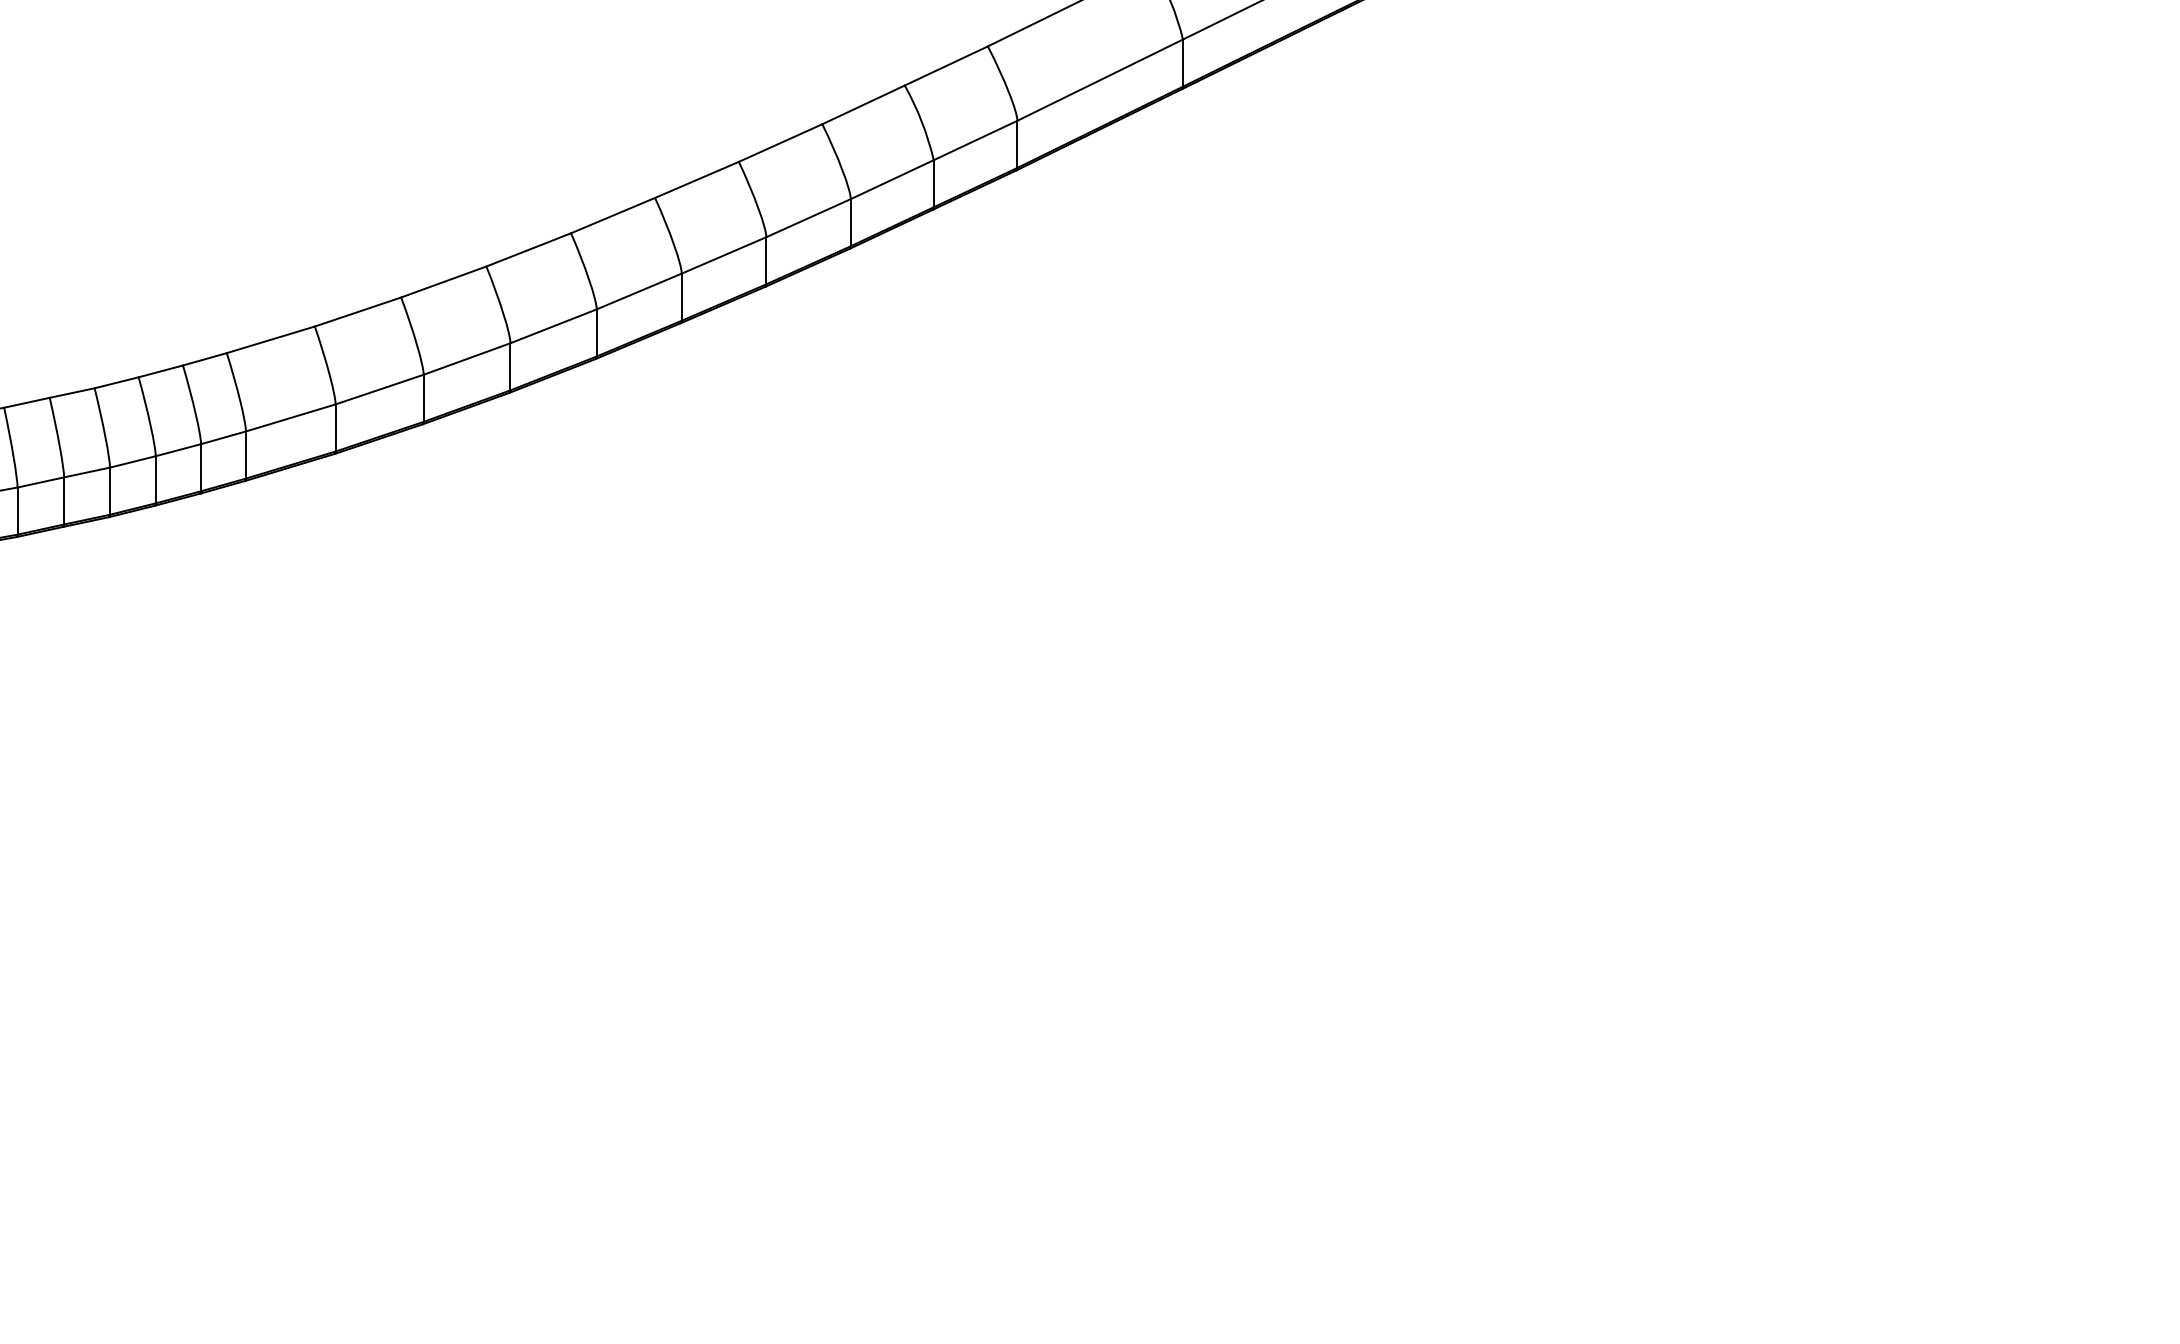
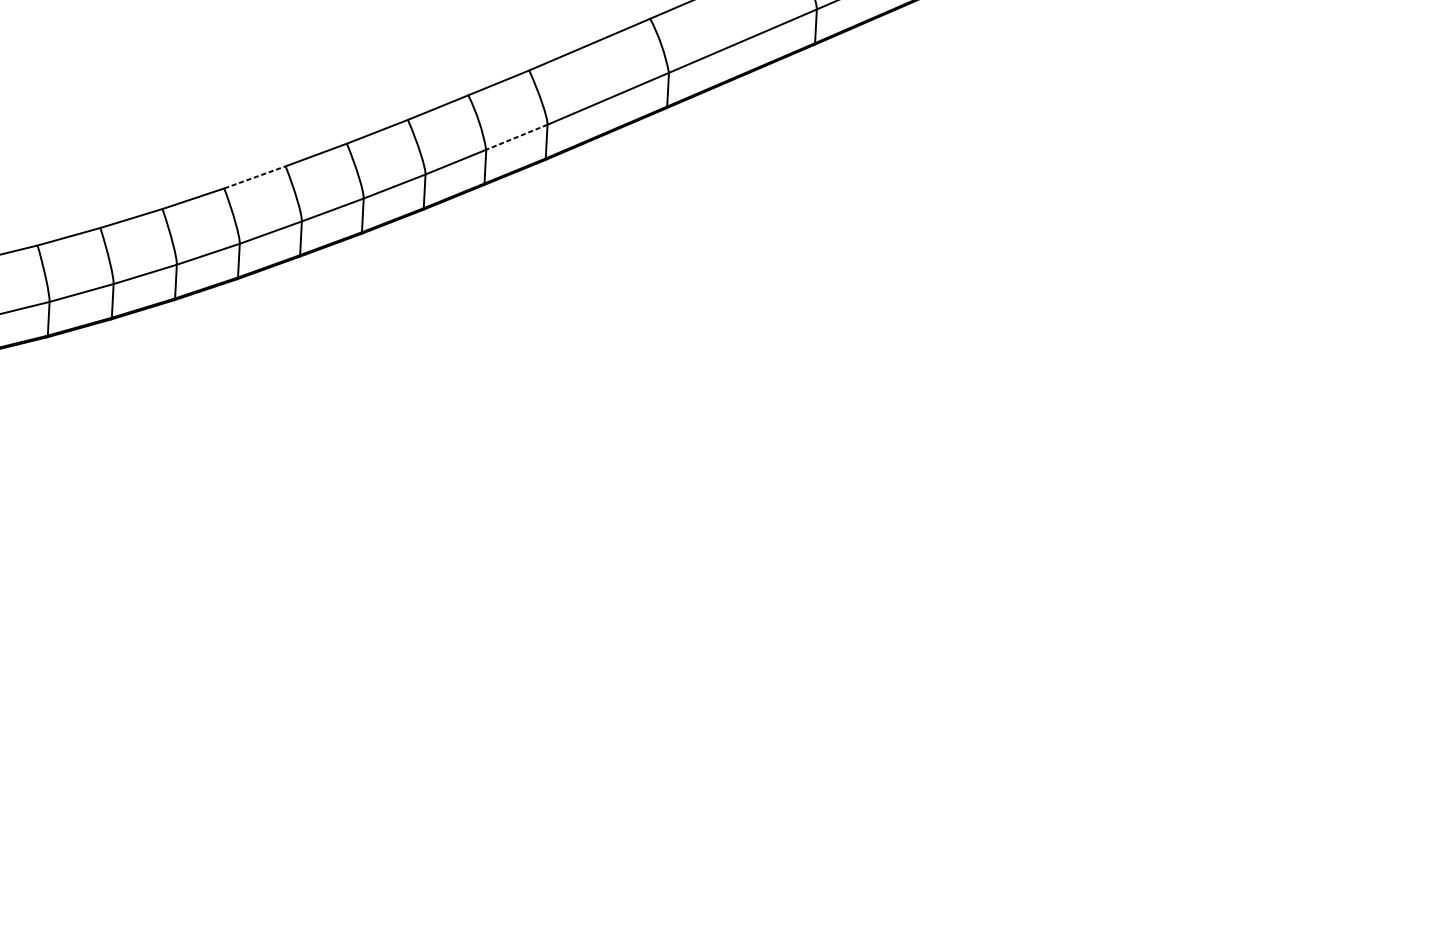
line: (975, 140) -> (516, 137), solid -> dashed
line: (613, 215) -> (255, 177), solid -> dashed

